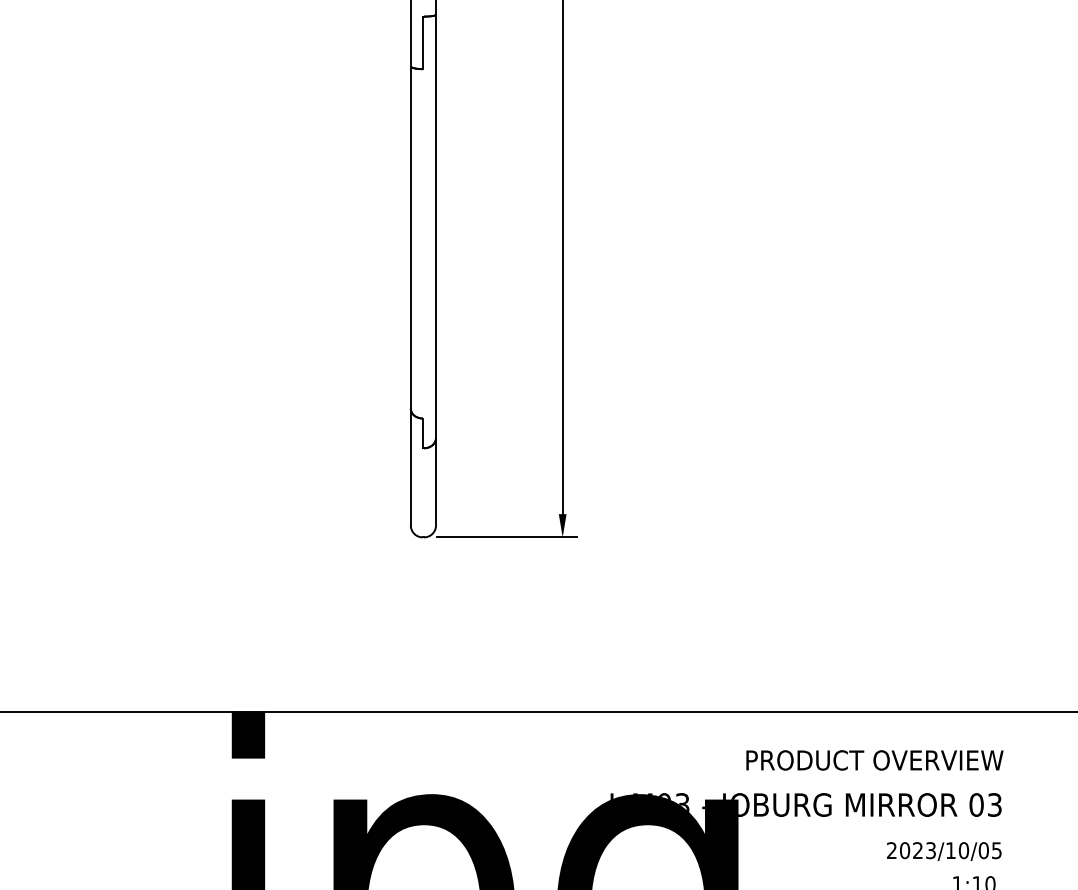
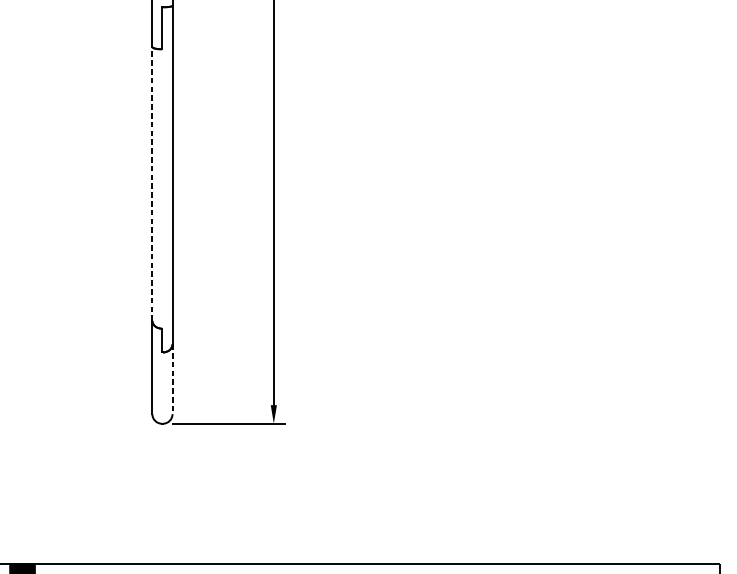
line: (410, 237) -> (152, 183), solid -> dashed
line: (436, 481) -> (172, 379), solid -> dashed

